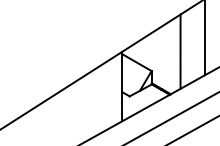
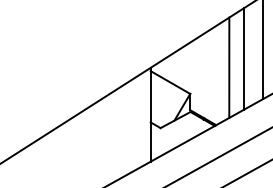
line: (191, 44) -> (244, 57), added

